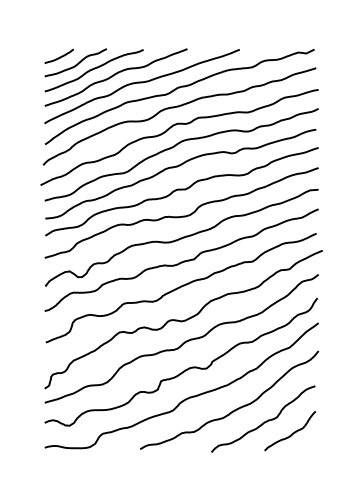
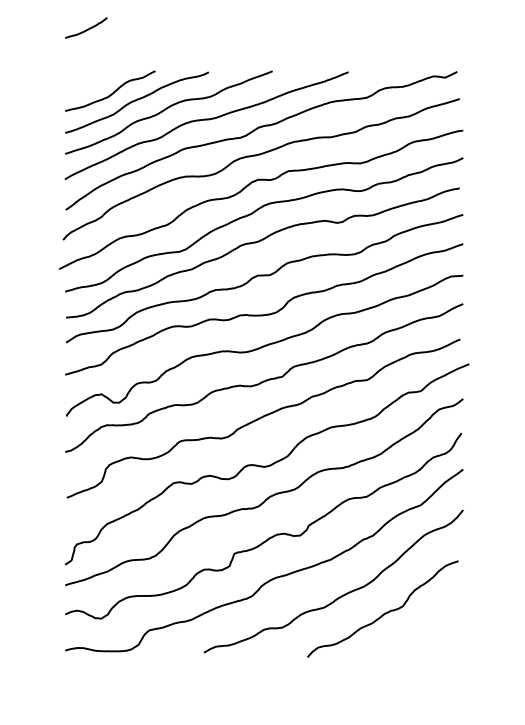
curve: (59, 56) -> (86, 28), moved
curve: (292, 432) -> (425, 628), removed

